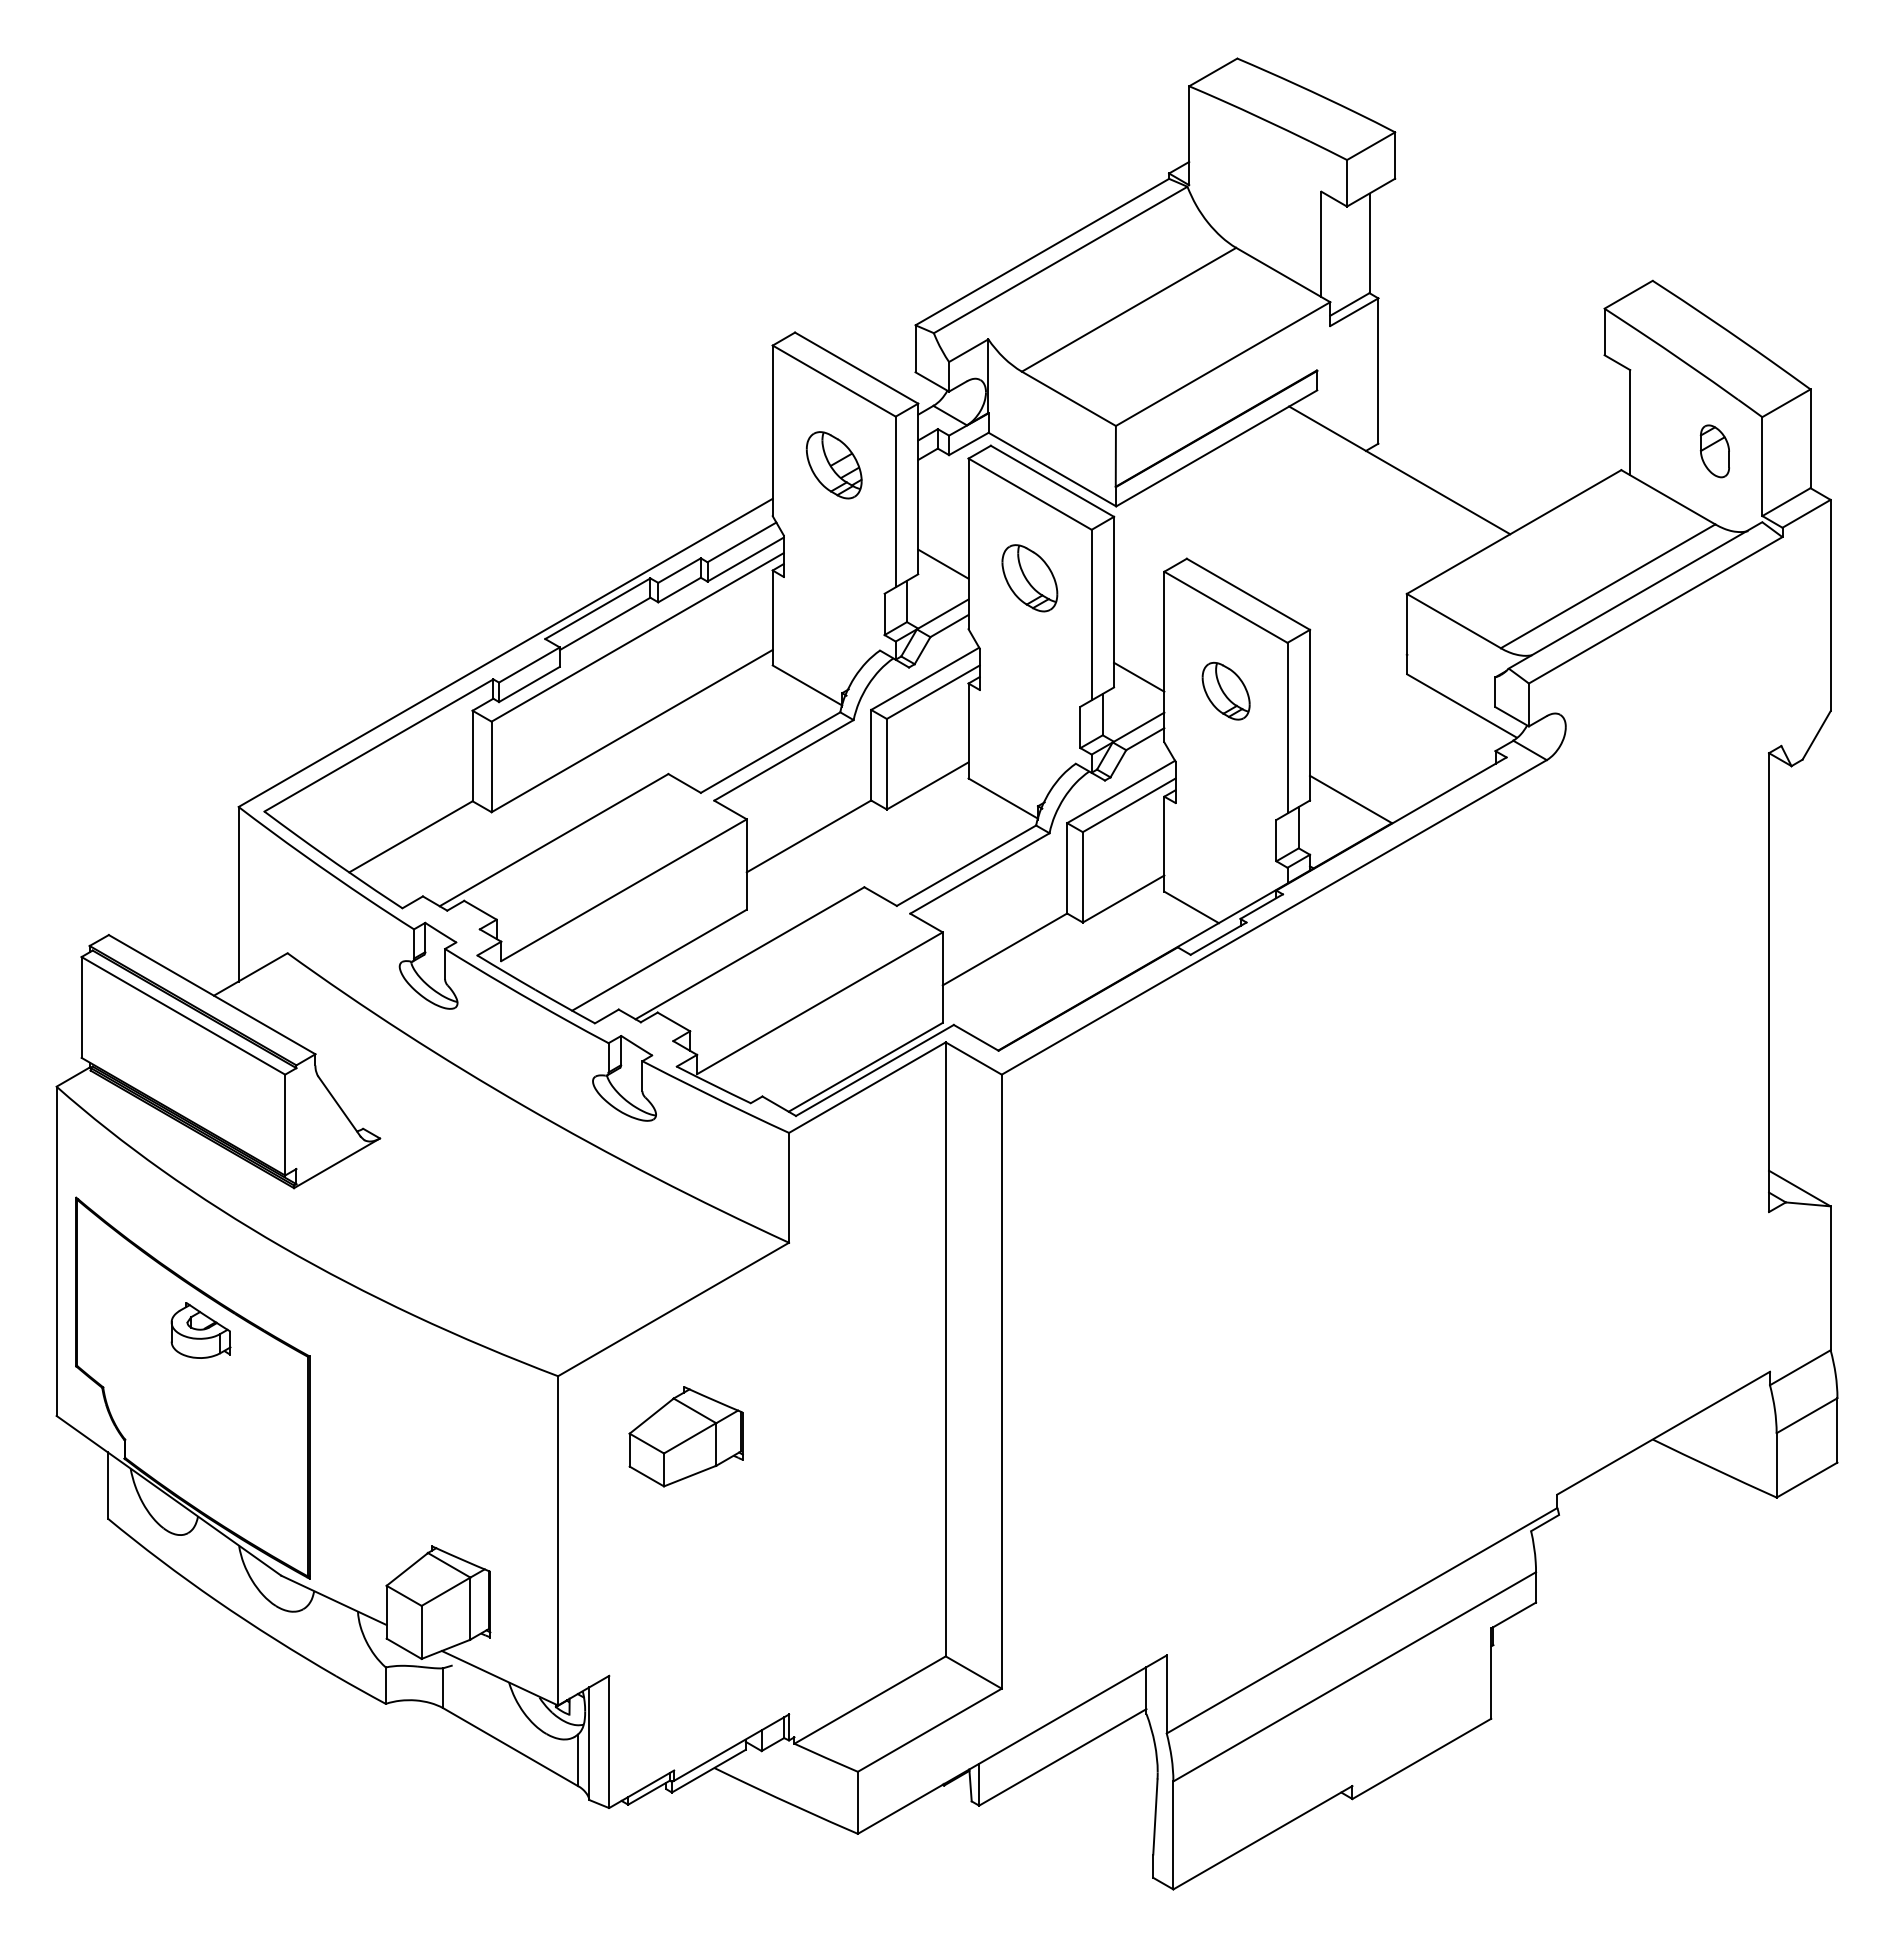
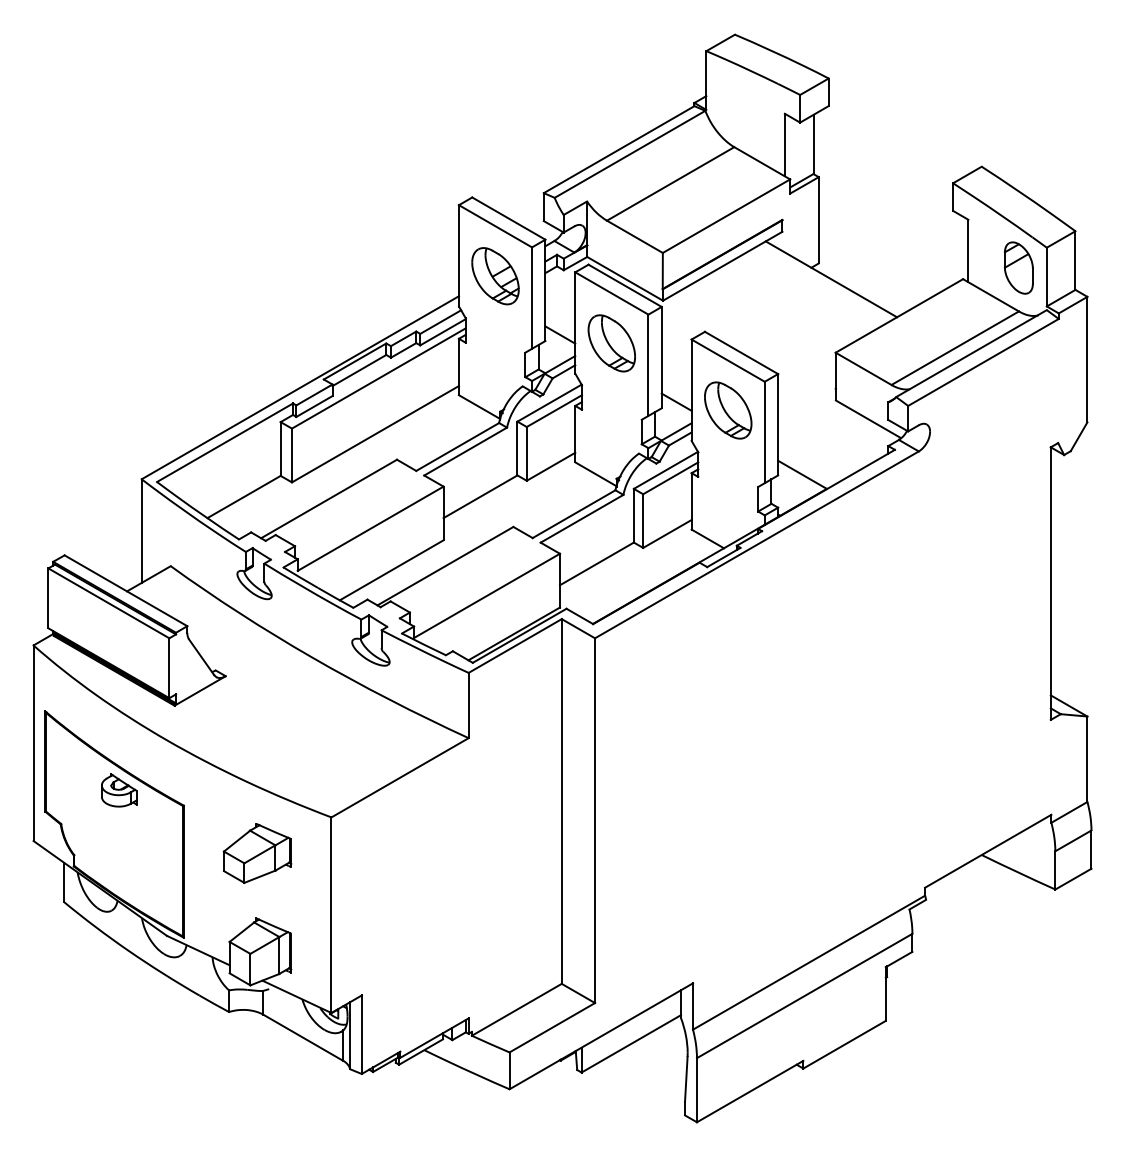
part: (1714, 450) -> (1018, 267), size x1.67
part: (834, 465) -> (495, 276), size x1.43
part: (1029, 578) -> (611, 343), size x1.43
part: (1226, 691) -> (728, 410), size x1.67
part: (686, 1436) -> (257, 853), moved

